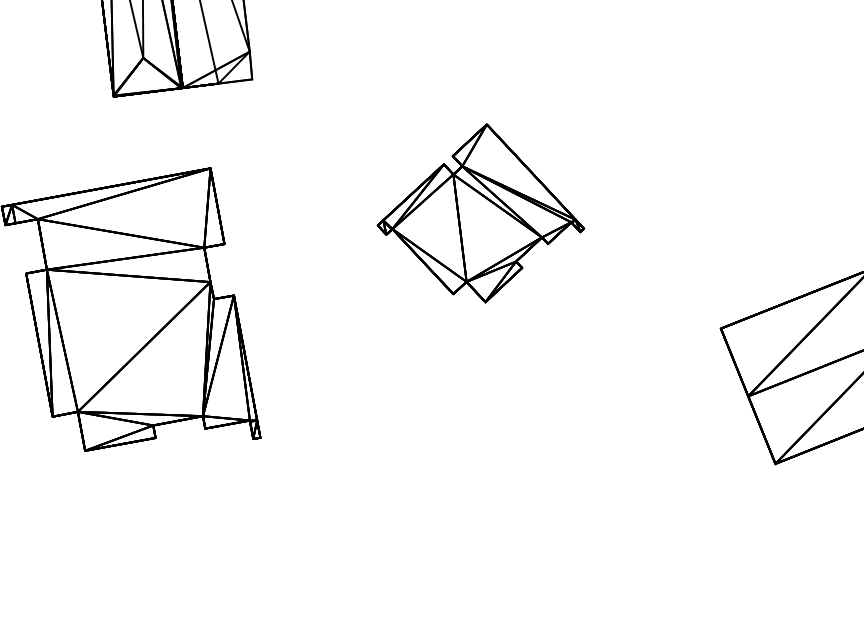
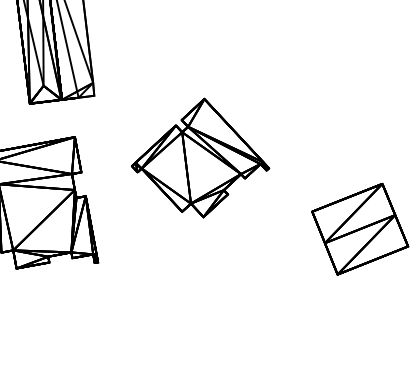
part: (480, 212) -> (200, 157), size x1.43

